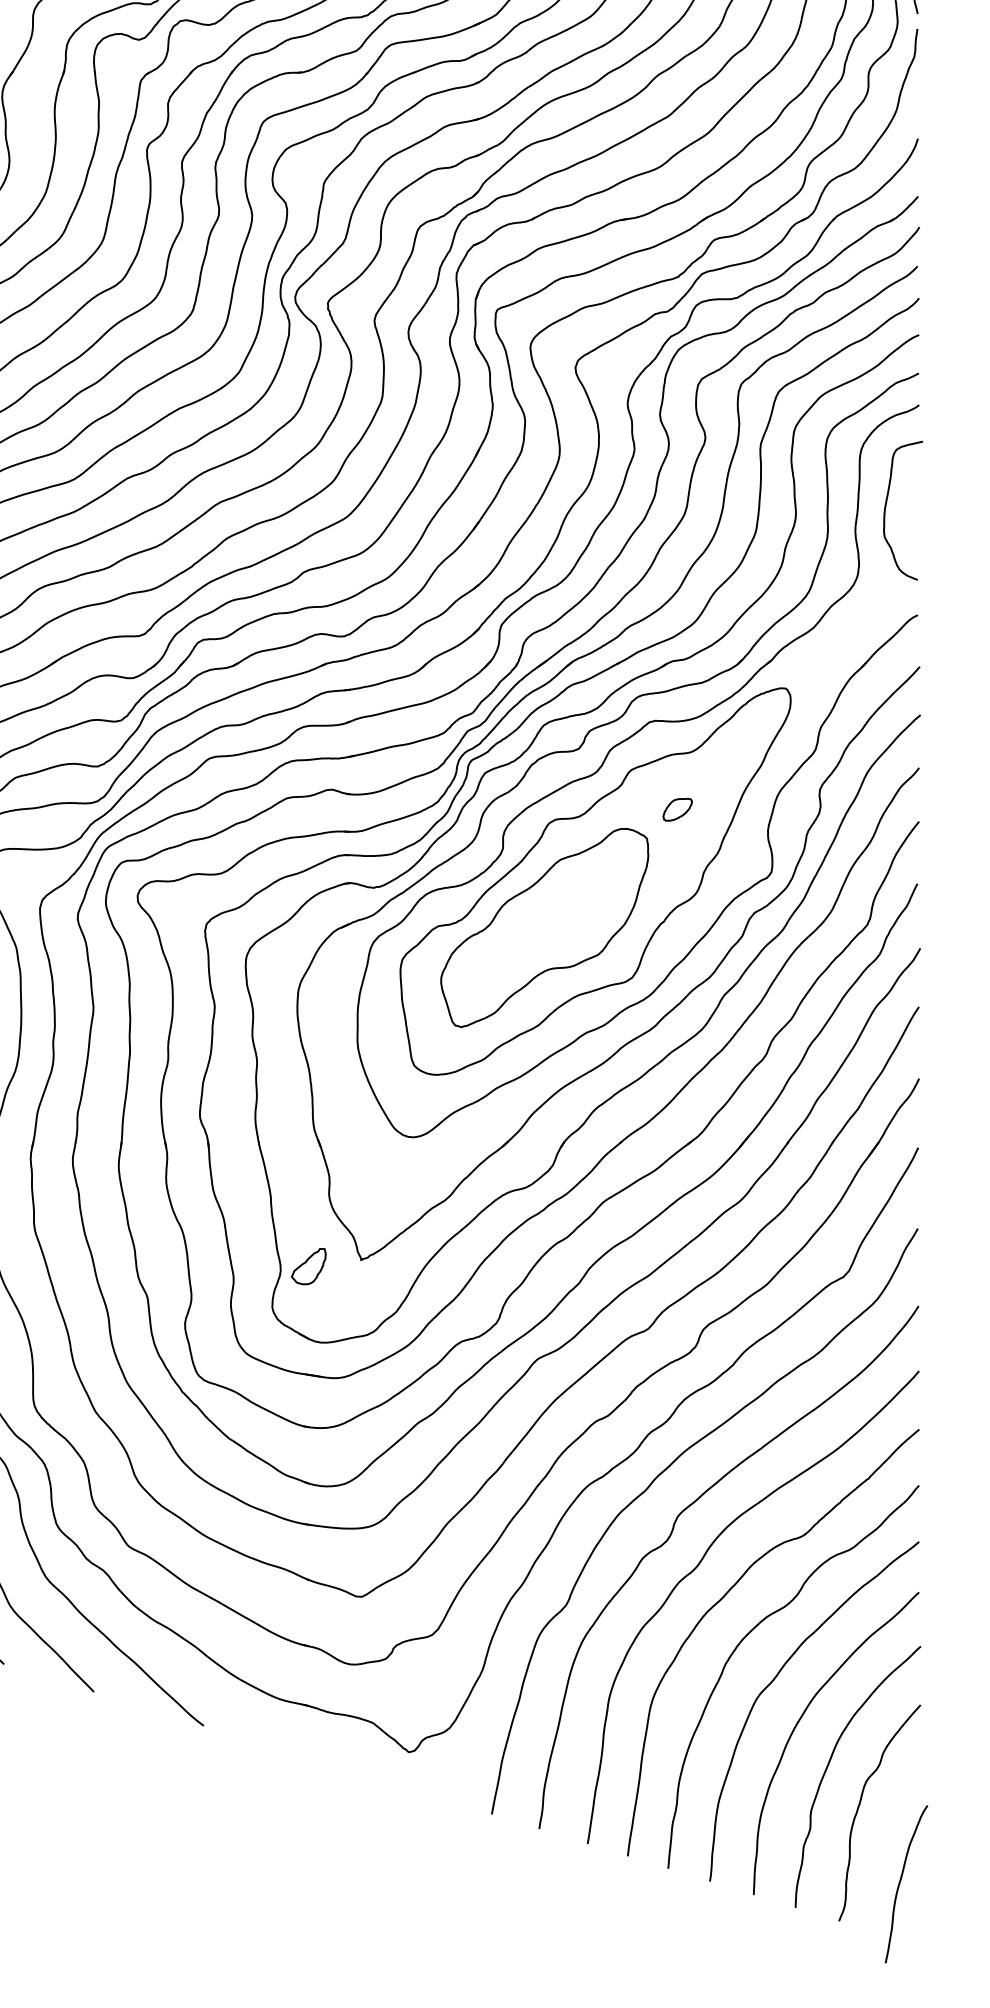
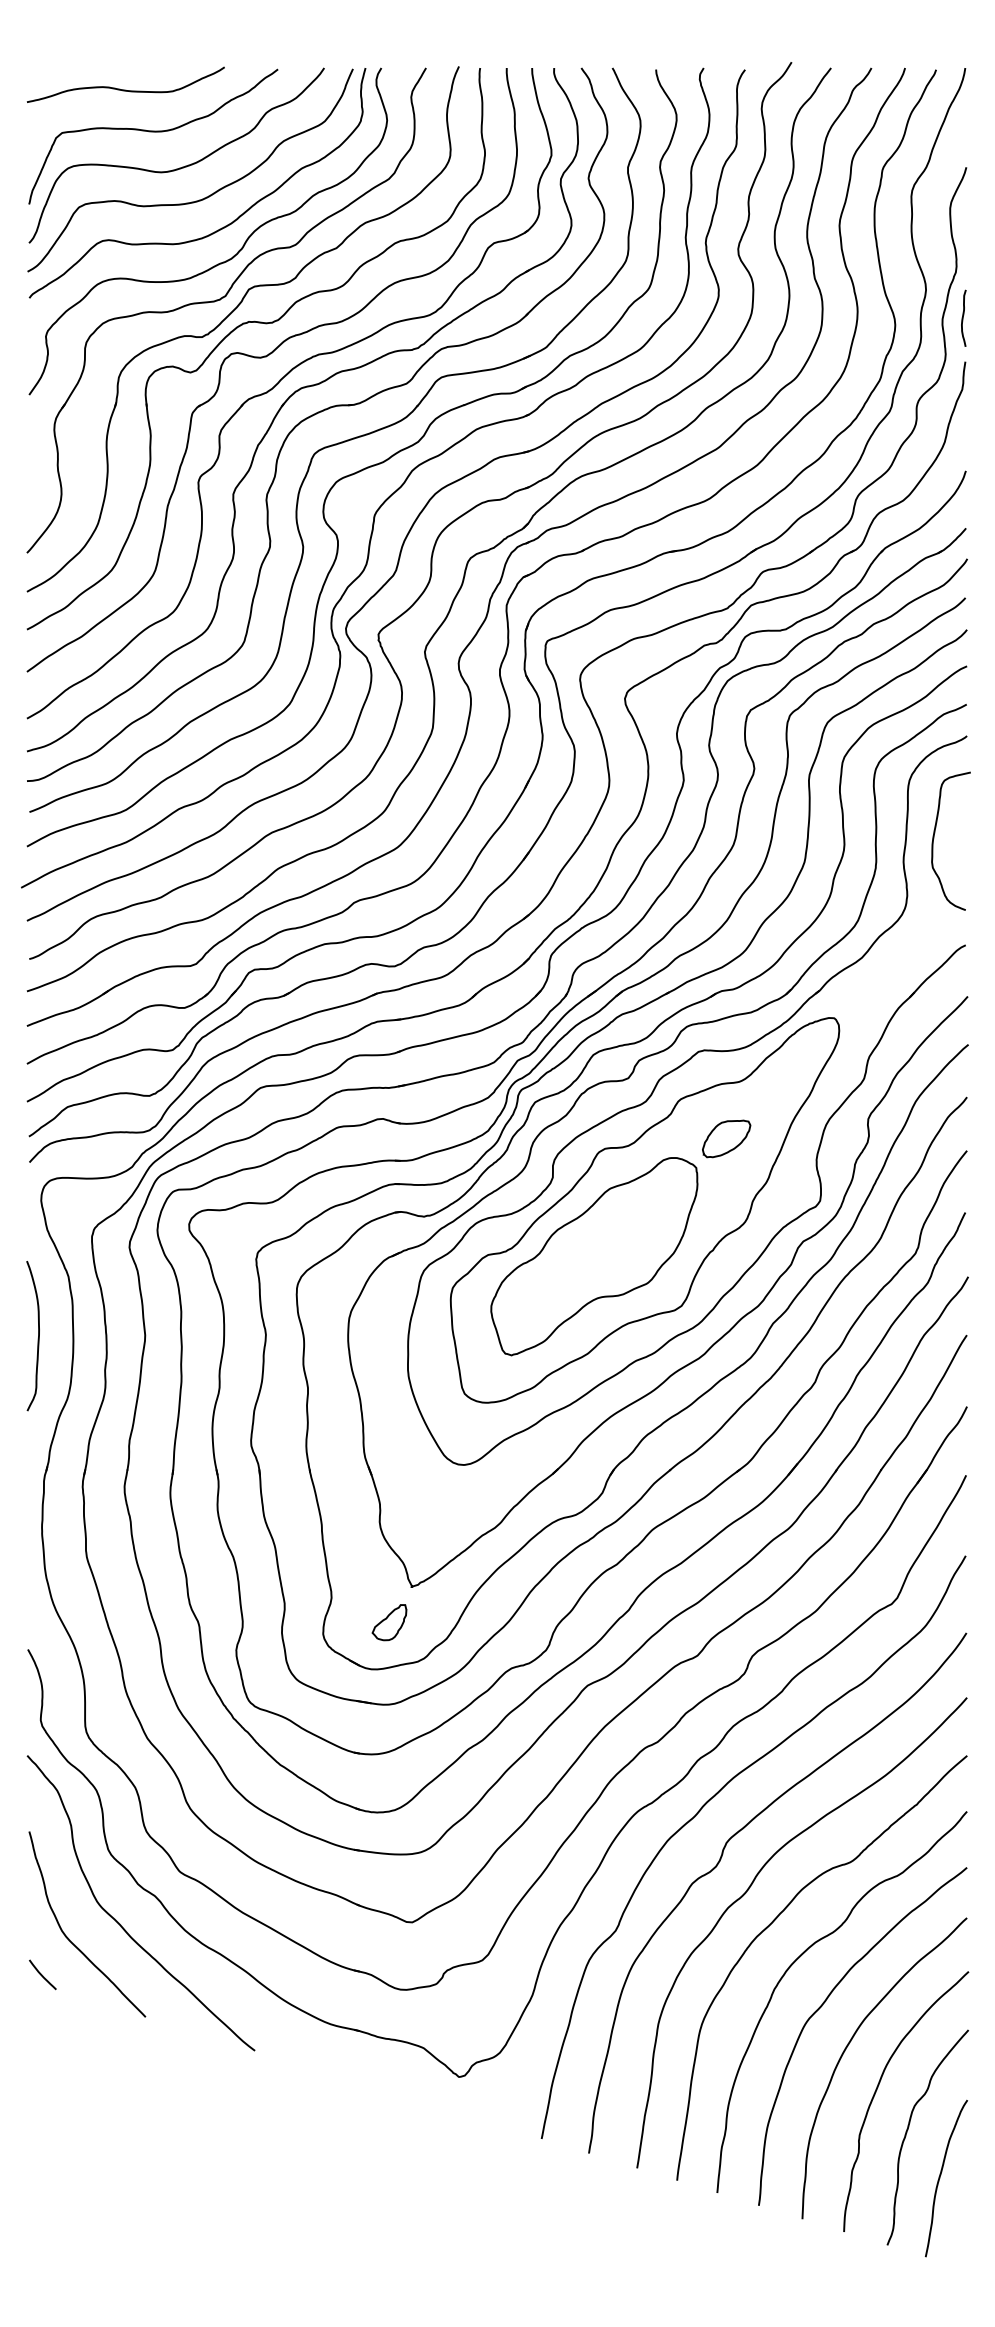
part: (677, 809) -> (726, 1138), size x1.67
part: (308, 1266) -> (389, 1622), moved
curve: (901, 1881) -> (941, 2175), moved

